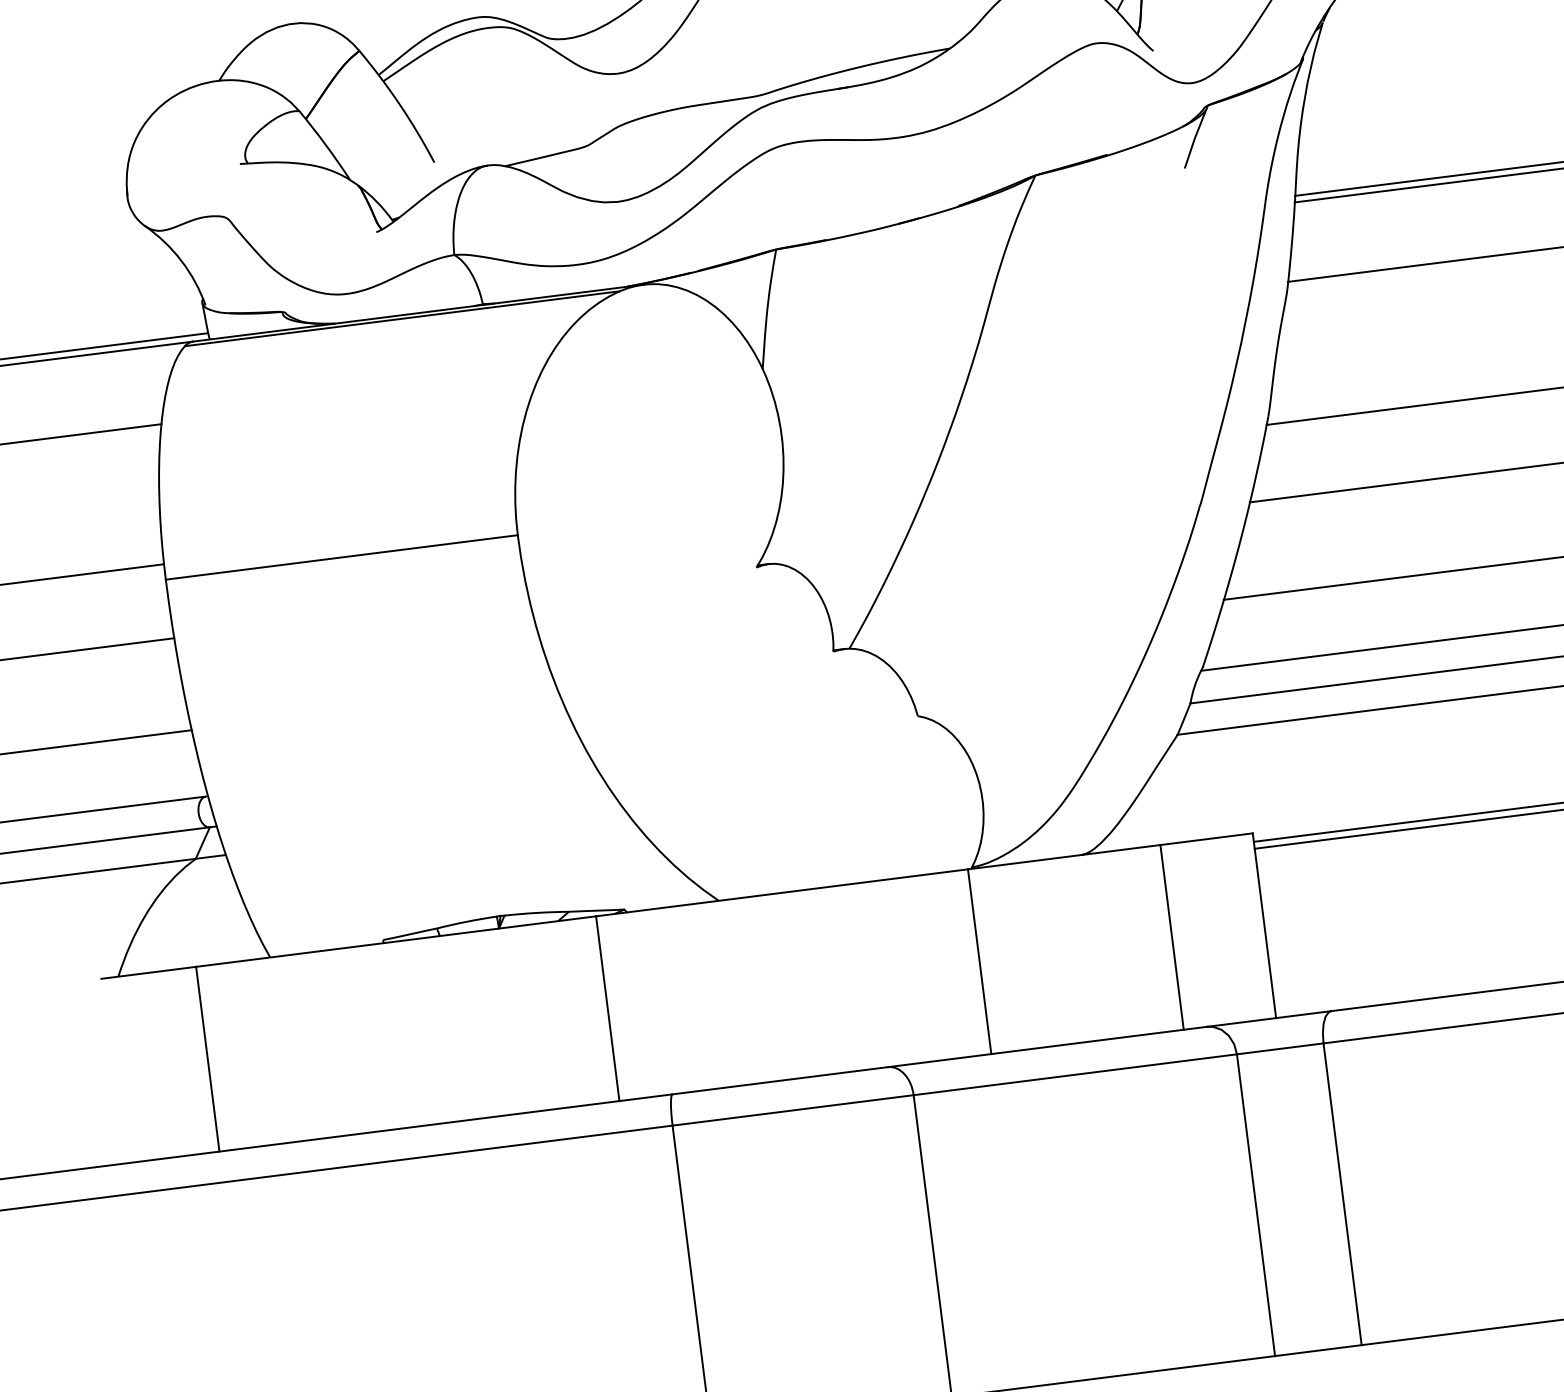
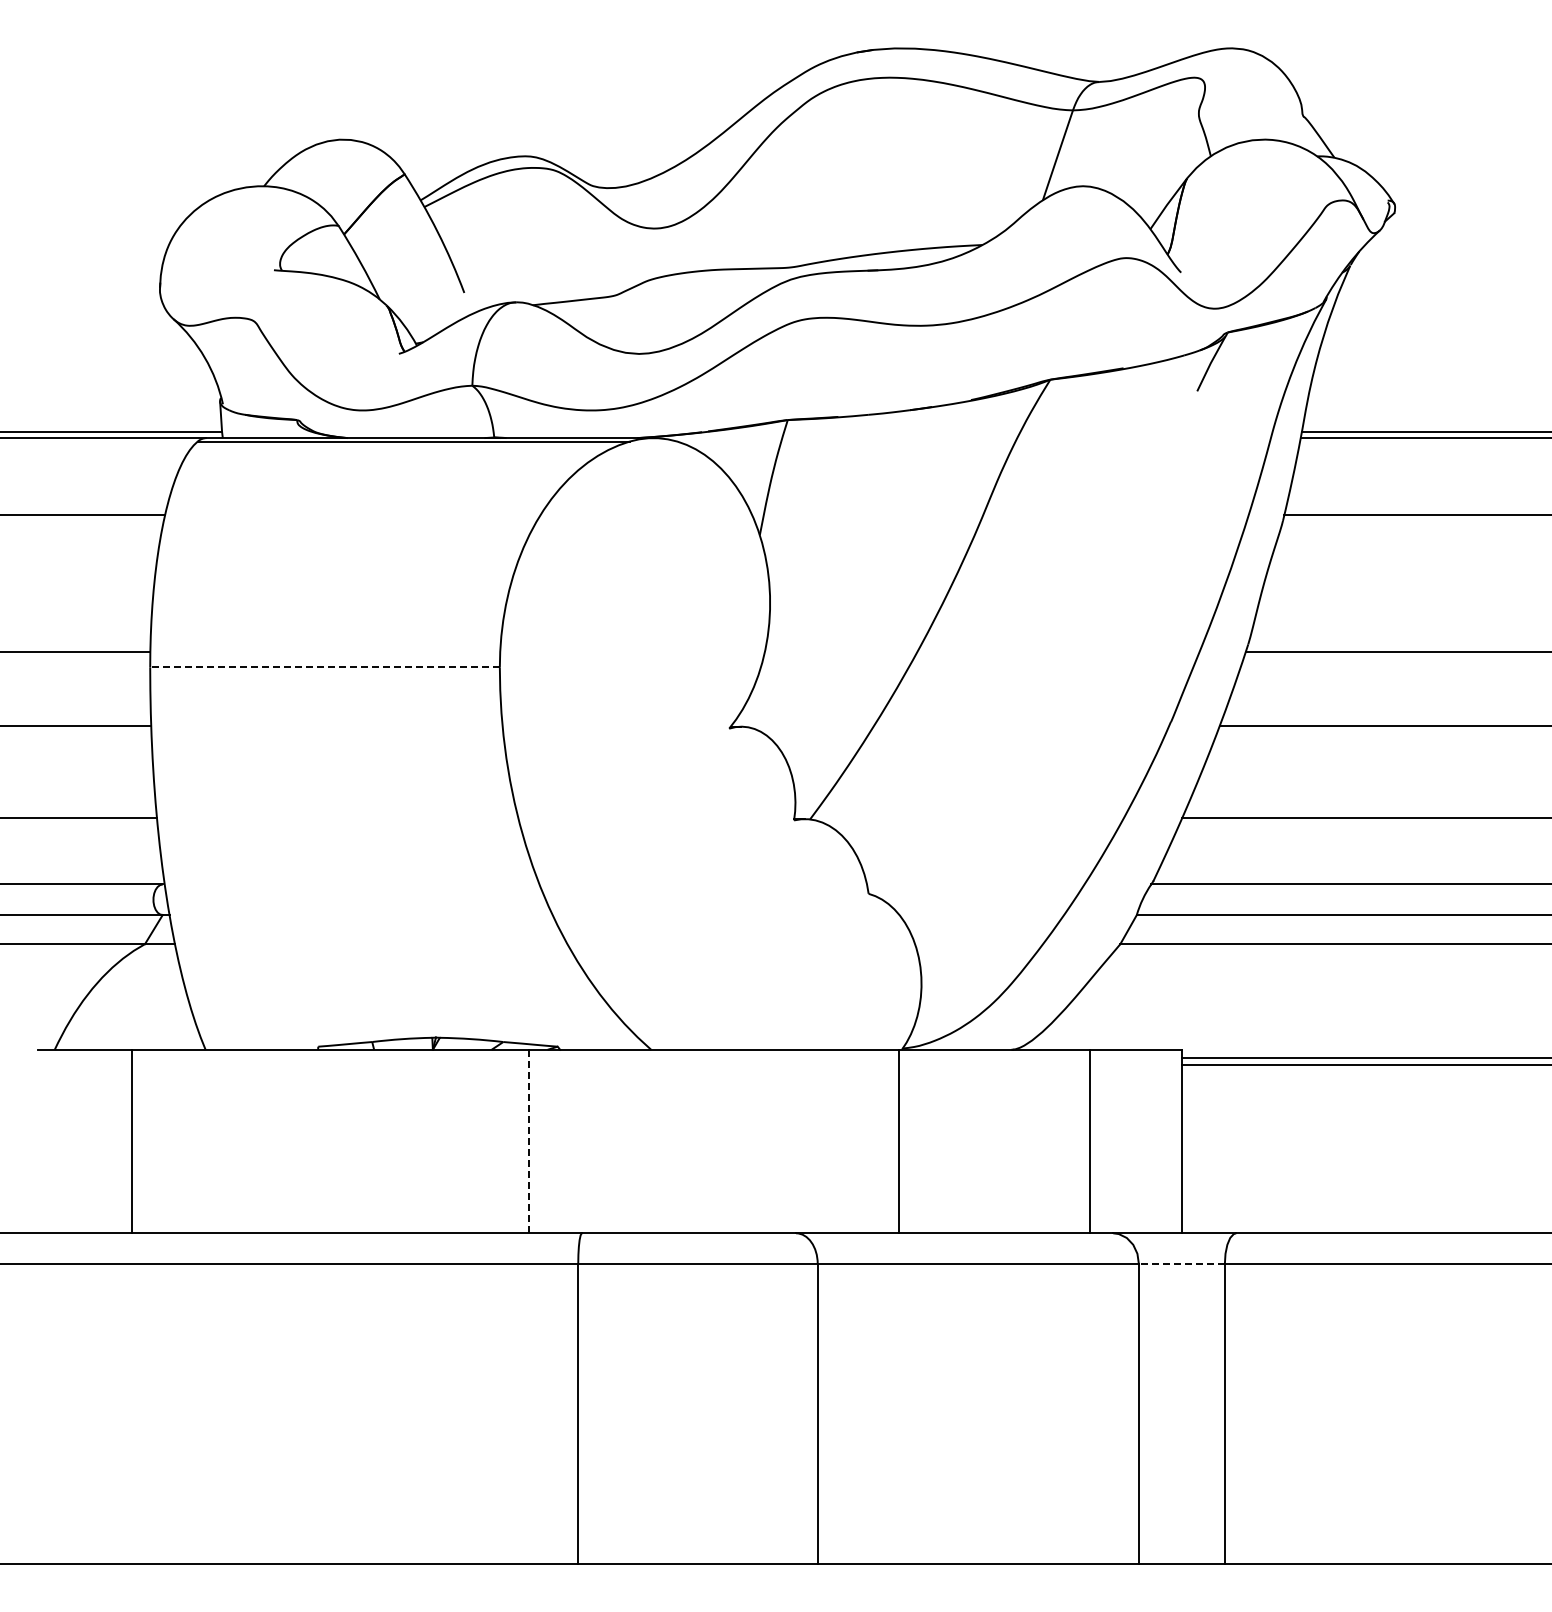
line: (342, 557) -> (325, 667), solid -> dashed
line: (607, 1008) -> (529, 1141), solid -> dashed
line: (1279, 1048) -> (1181, 1263), solid -> dashed

